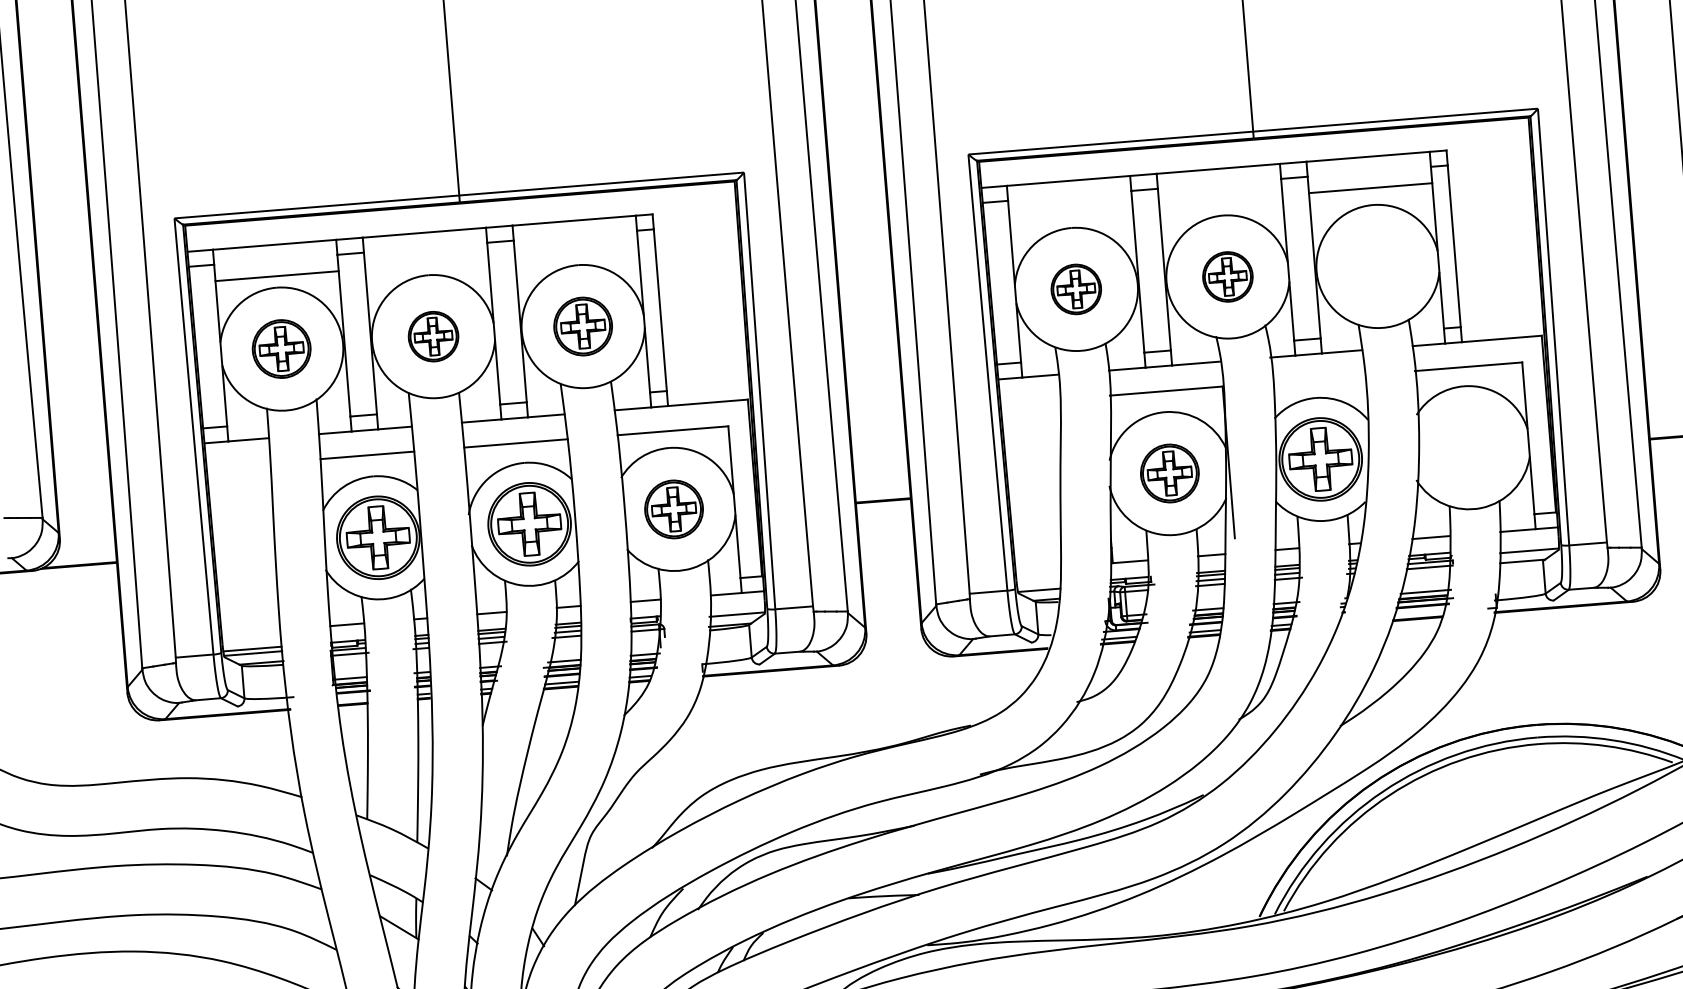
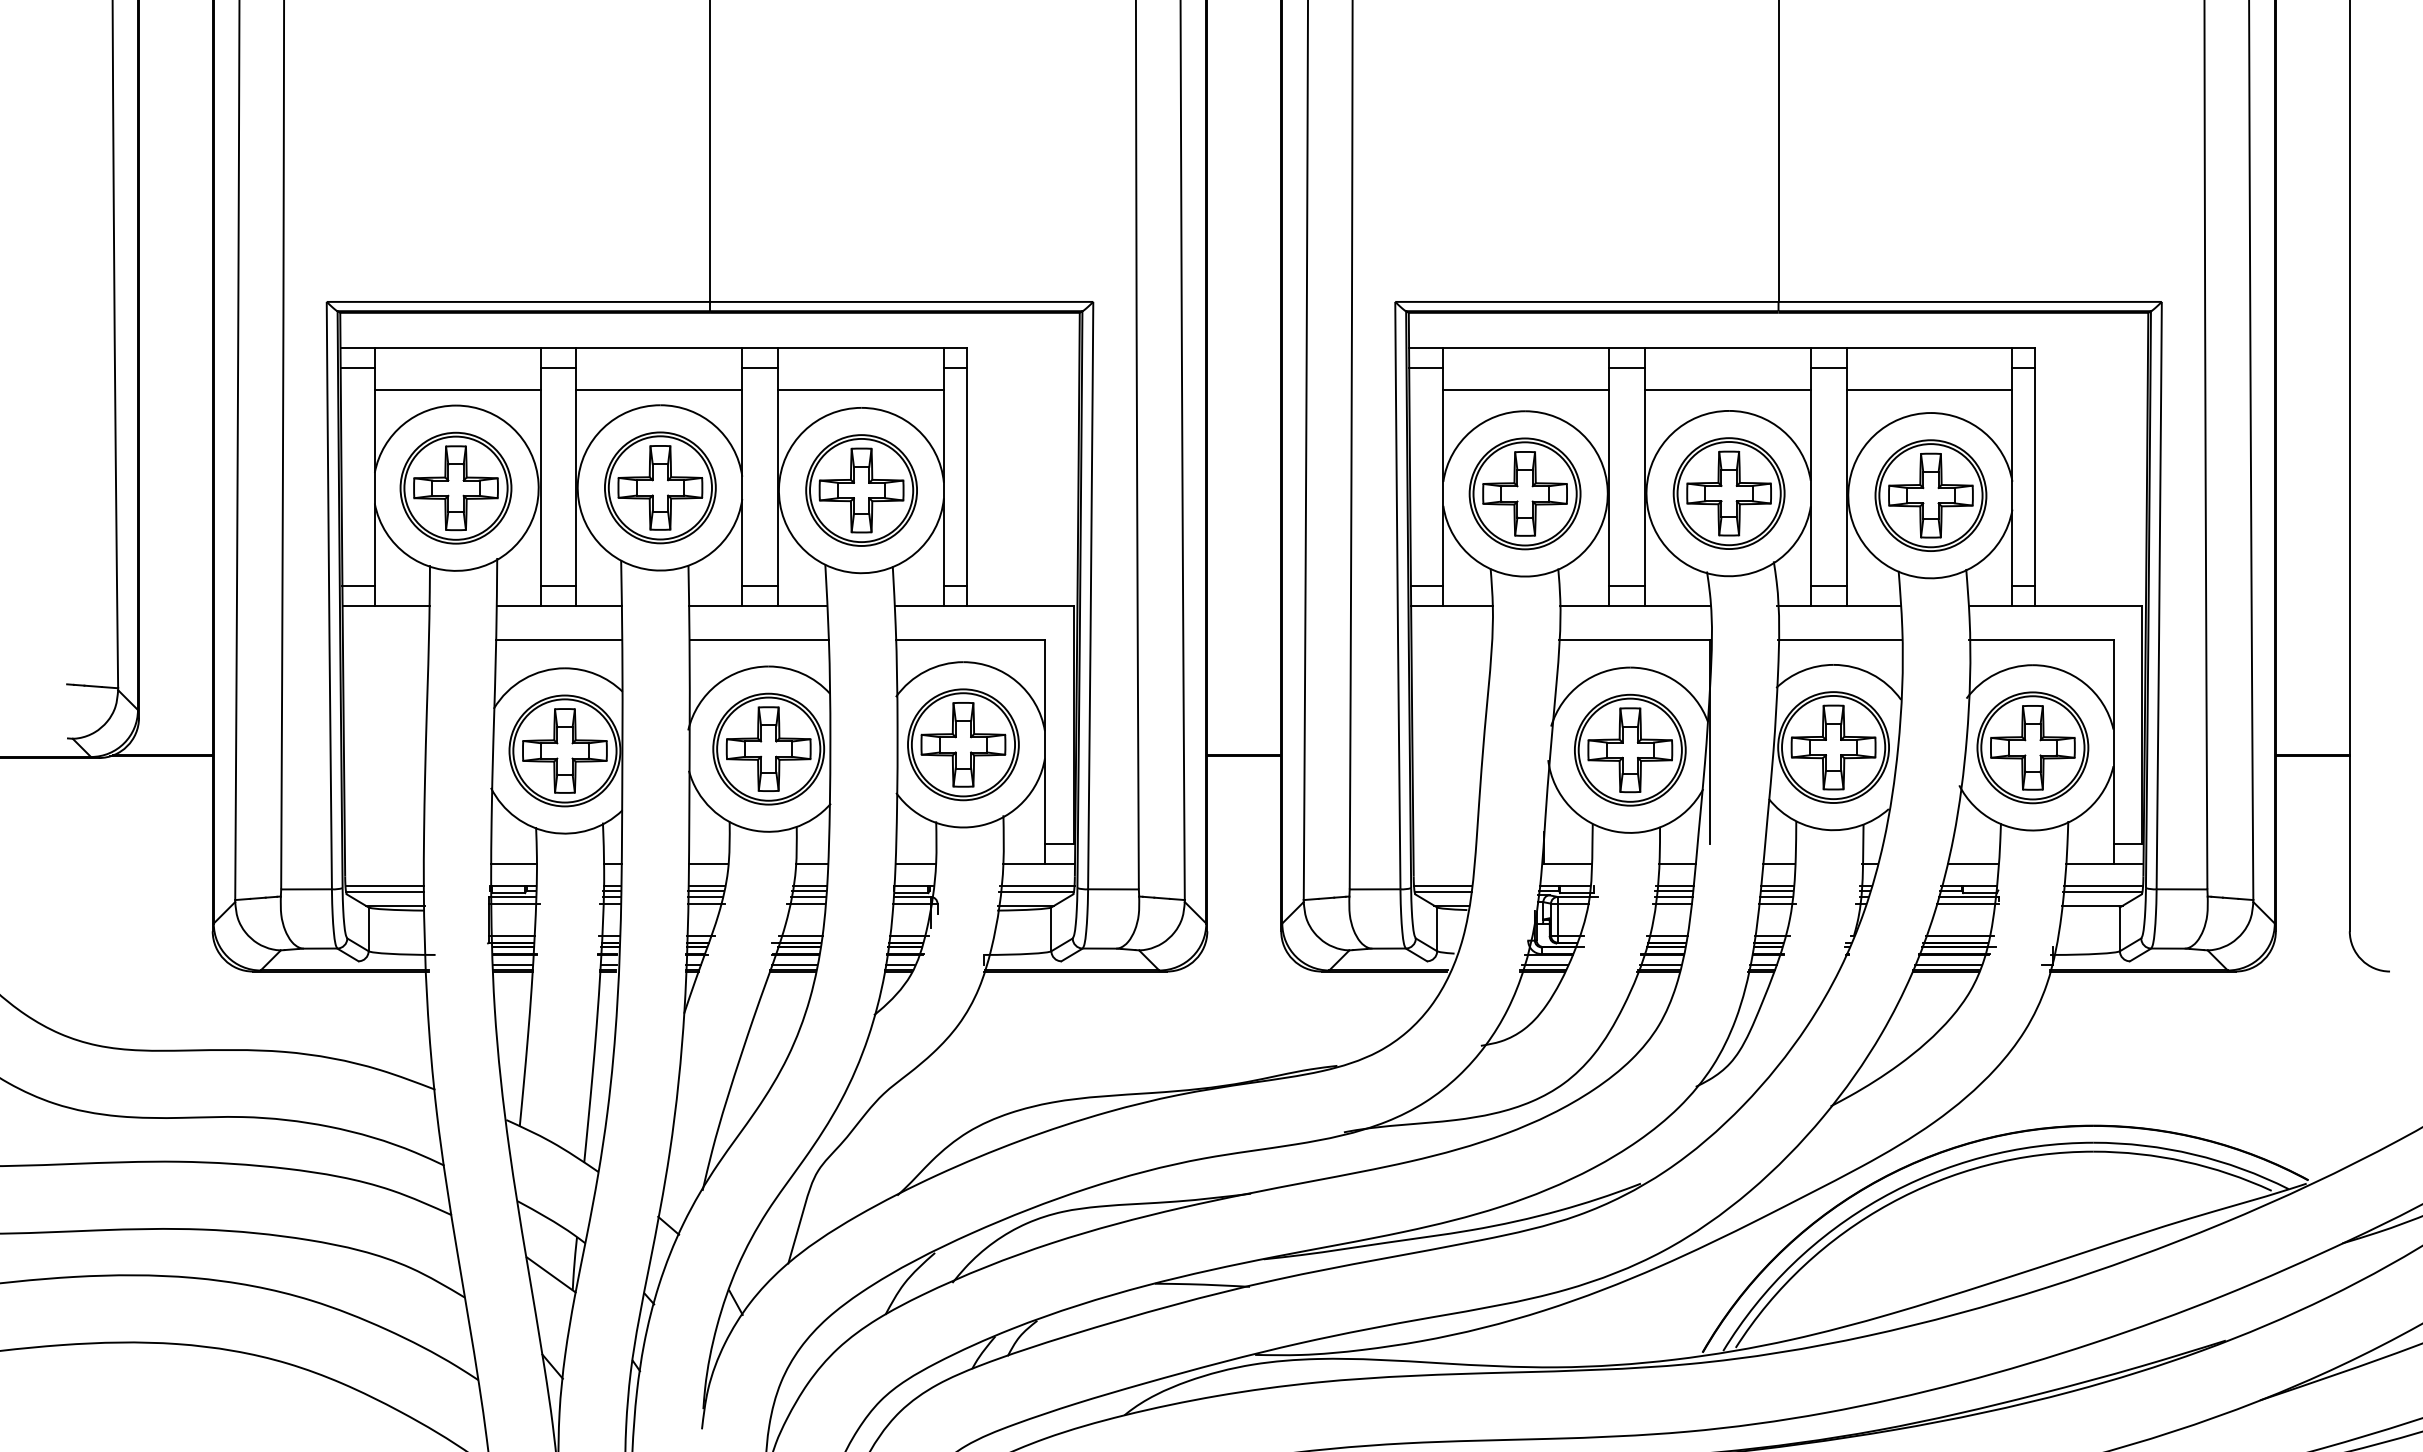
line: (1220, 200) -> (1727, 390), added
line: (1071, 212) -> (1526, 390), added
line: (576, 252) -> (860, 390), added
line: (427, 264) -> (659, 390), added
part: (1377, 266) -> (1930, 495), added
part: (1227, 276) -> (1728, 493), size x1.67
part: (1075, 289) -> (1524, 493), size x1.67
part: (583, 326) -> (861, 490), size x1.43
part: (433, 336) -> (660, 487), size x1.67
part: (281, 348) -> (455, 487), size x1.43
line: (1318, 378) -> (1839, 639), added
part: (1468, 447) -> (2032, 747), added
part: (1169, 473) -> (1630, 749), size x1.43
part: (674, 509) -> (963, 744), size x1.43
line: (1529, 546) -> (2103, 886), added
line: (1039, 585) -> (1443, 886), added
line: (737, 610) -> (1037, 886), added
line: (1419, 614) -> (1948, 965), added
line: (352, 700) -> (513, 965), added

